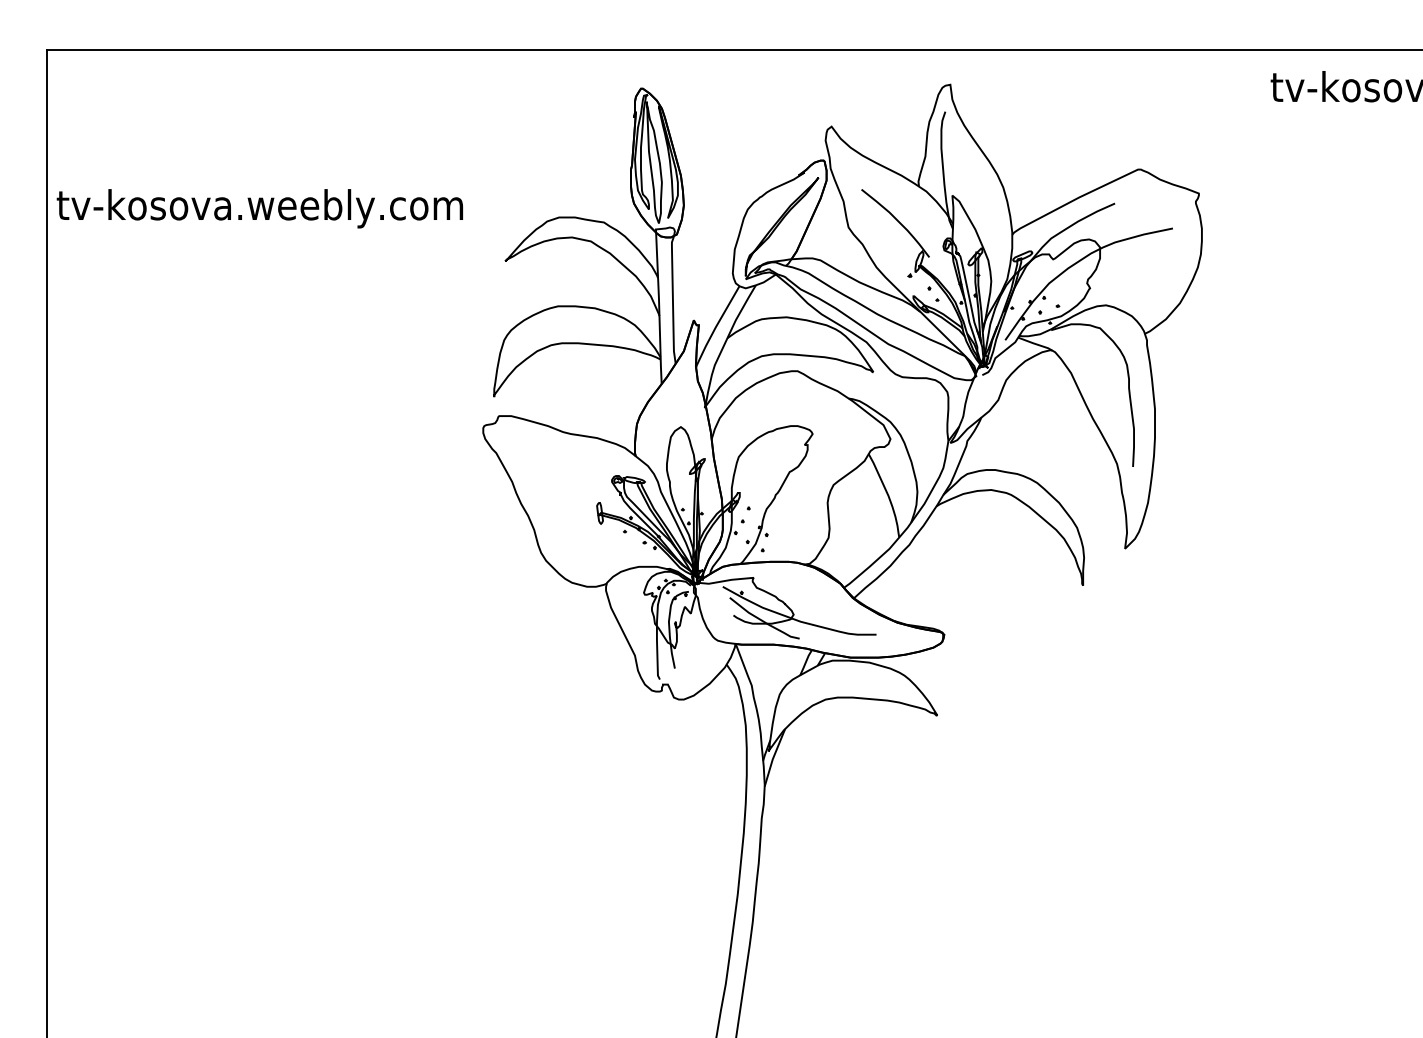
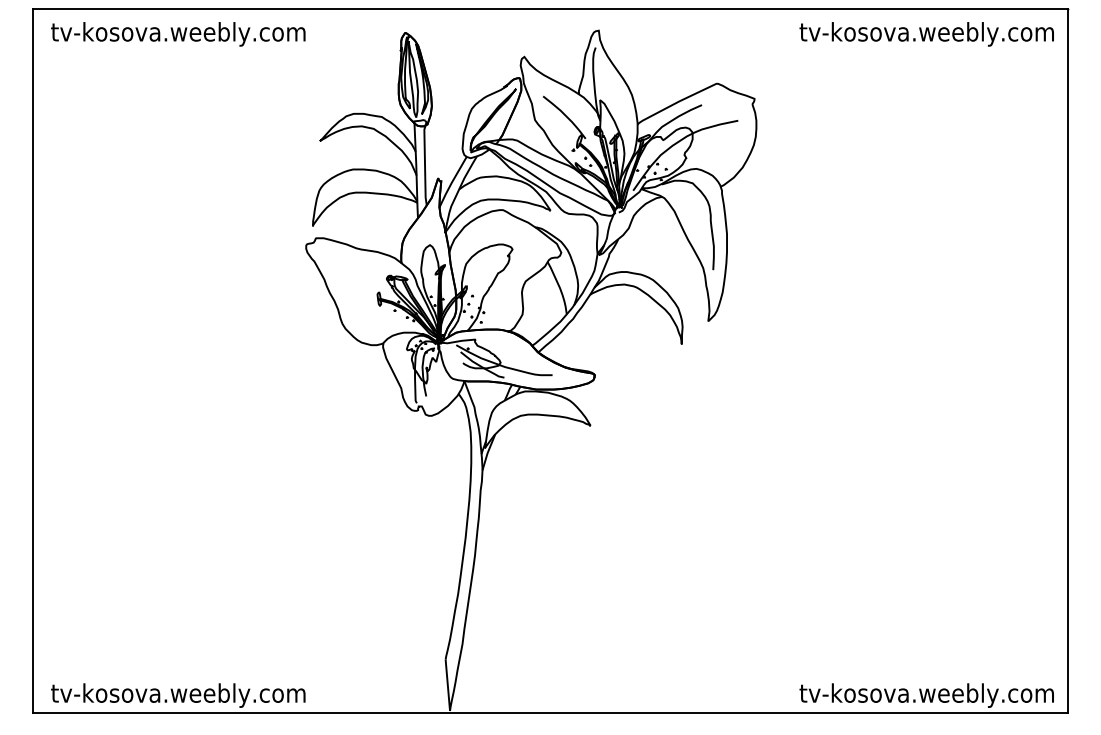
text: (260, 208) -> (178, 34), moved

